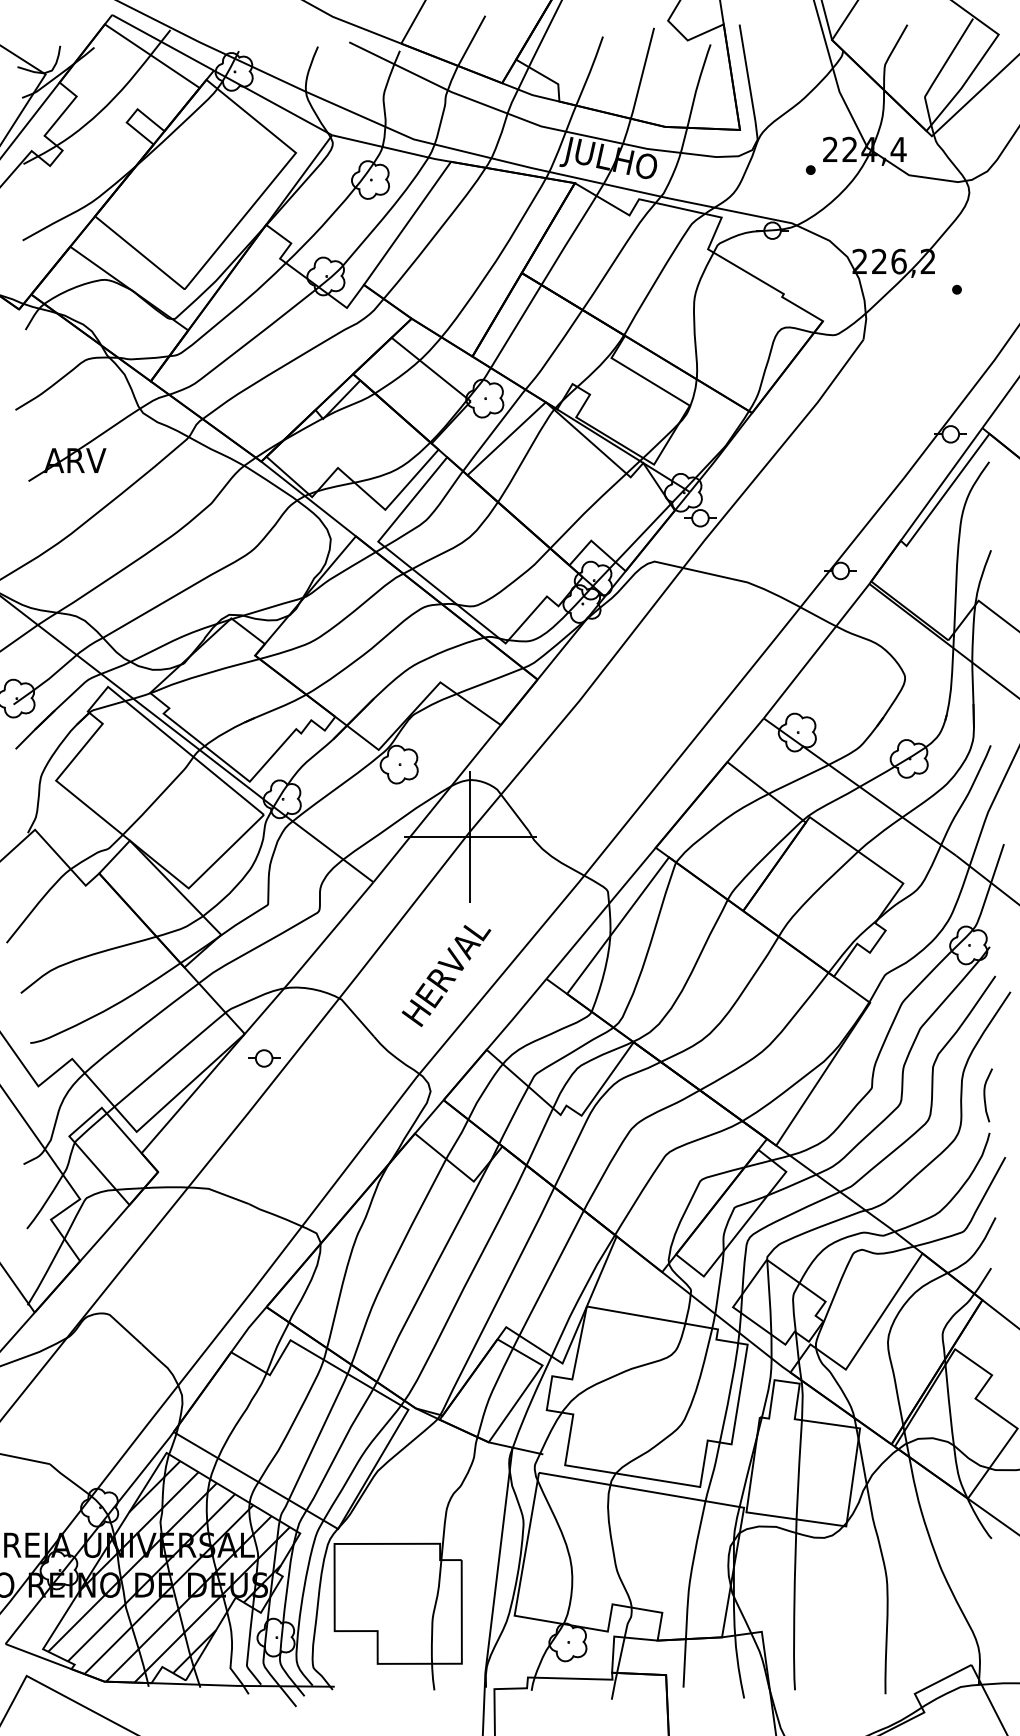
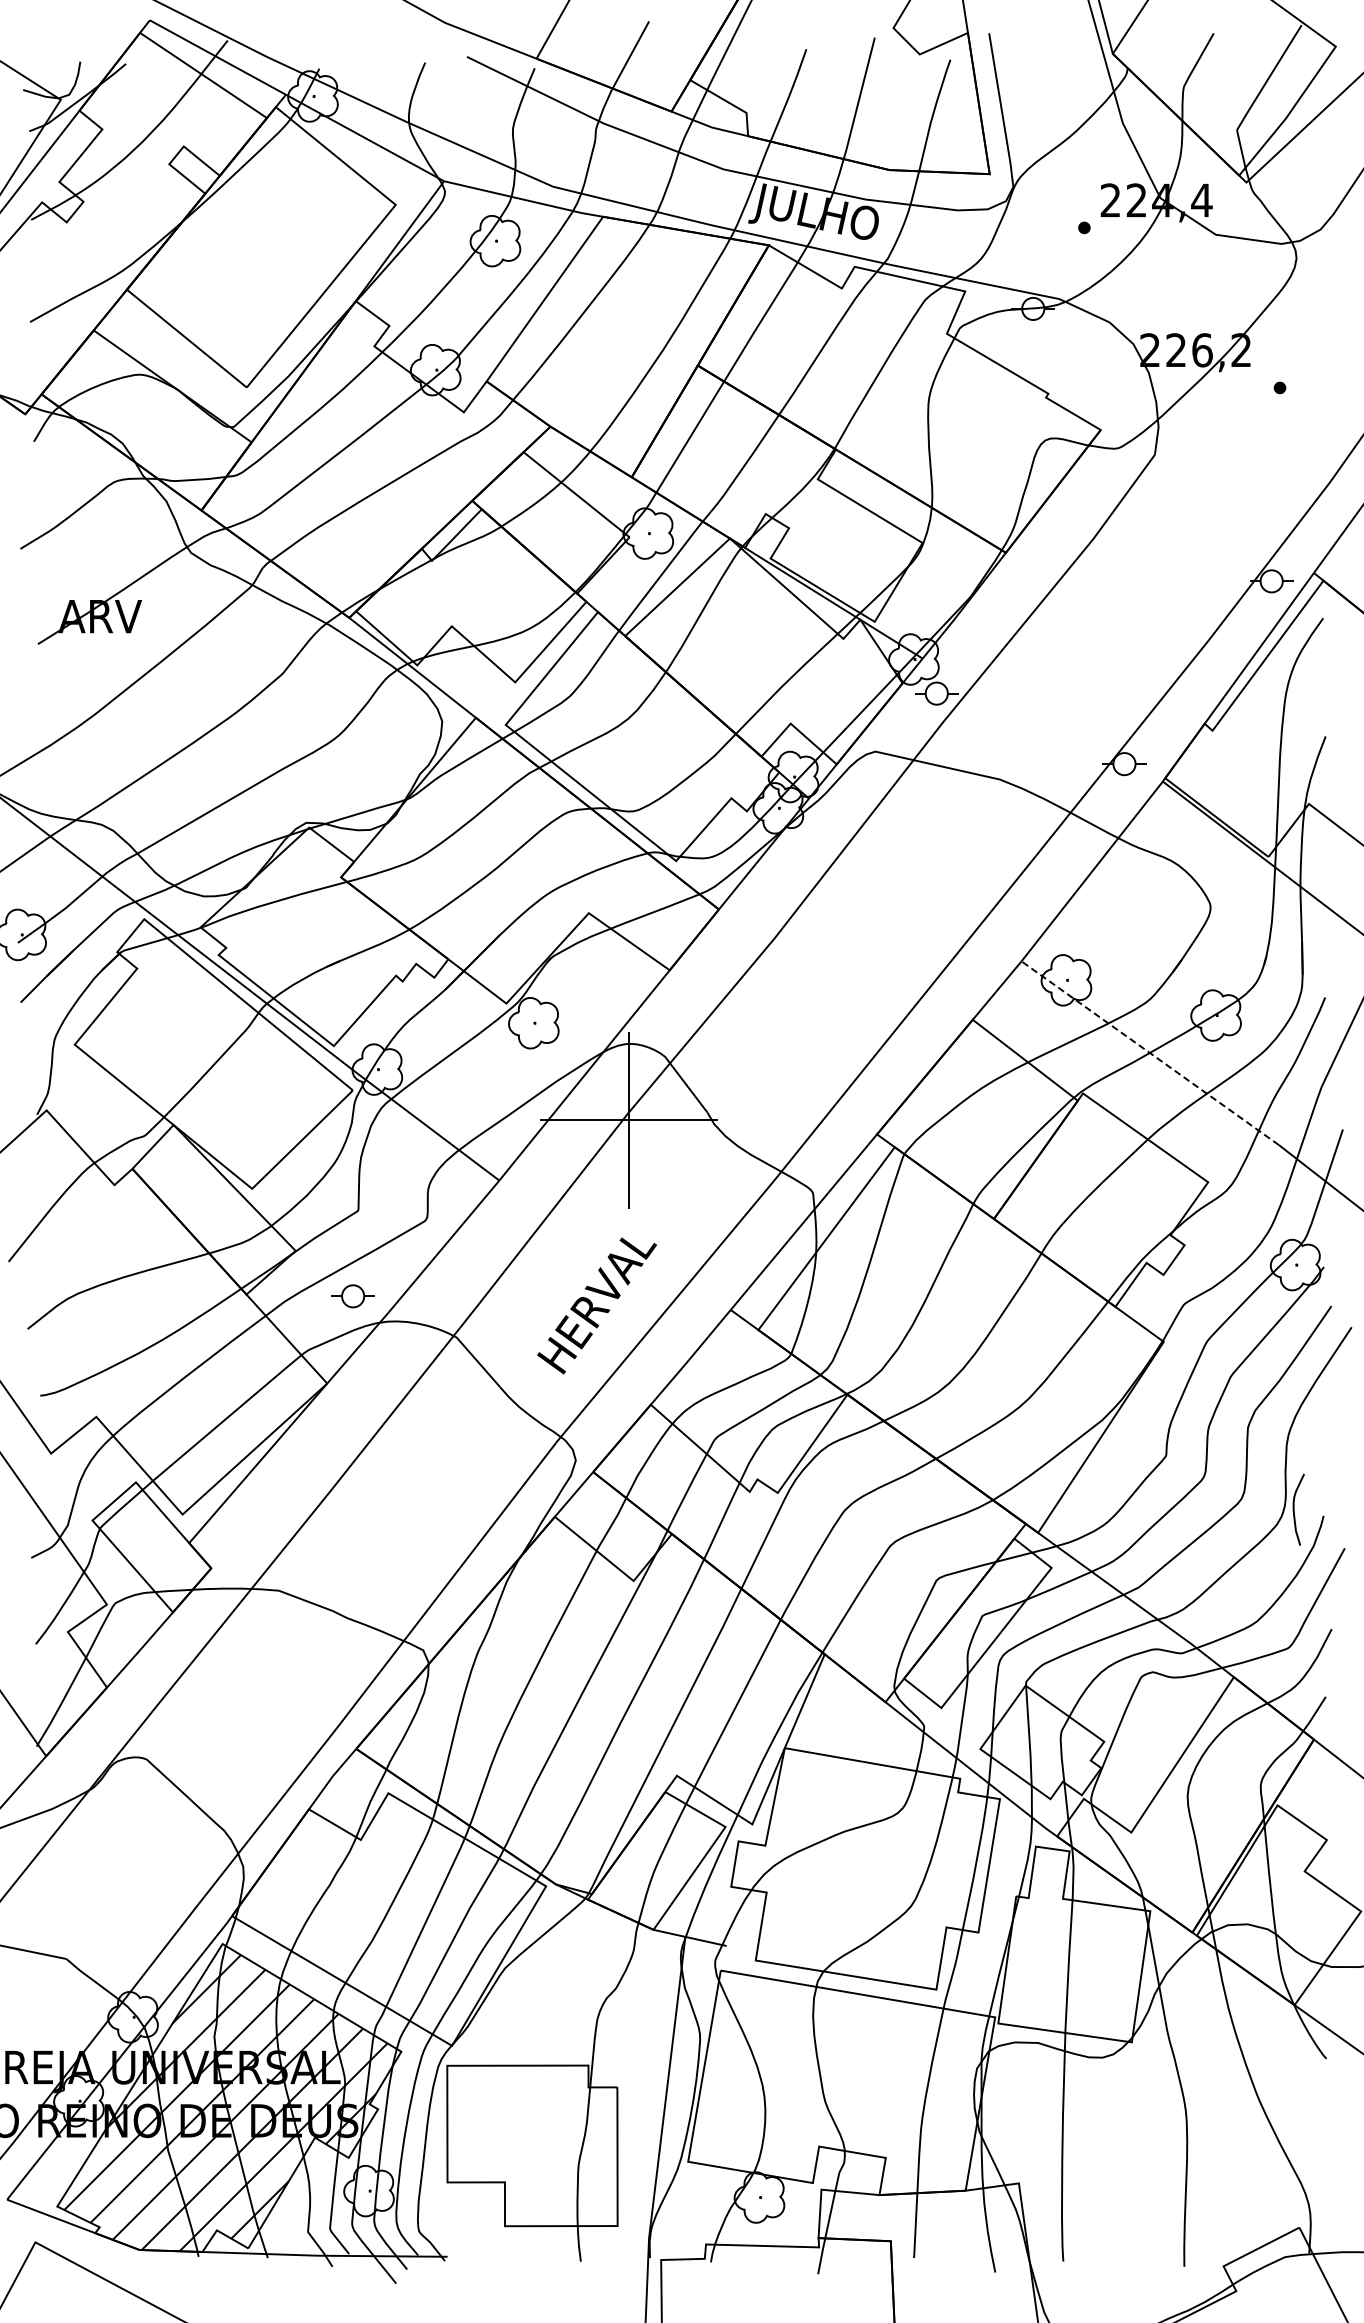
line: (859, 786) -> (1149, 1052), solid -> dashed
part: (263, 1058) -> (352, 1296), moved
curve: (985, 1095) -> (1294, 1509), moved

